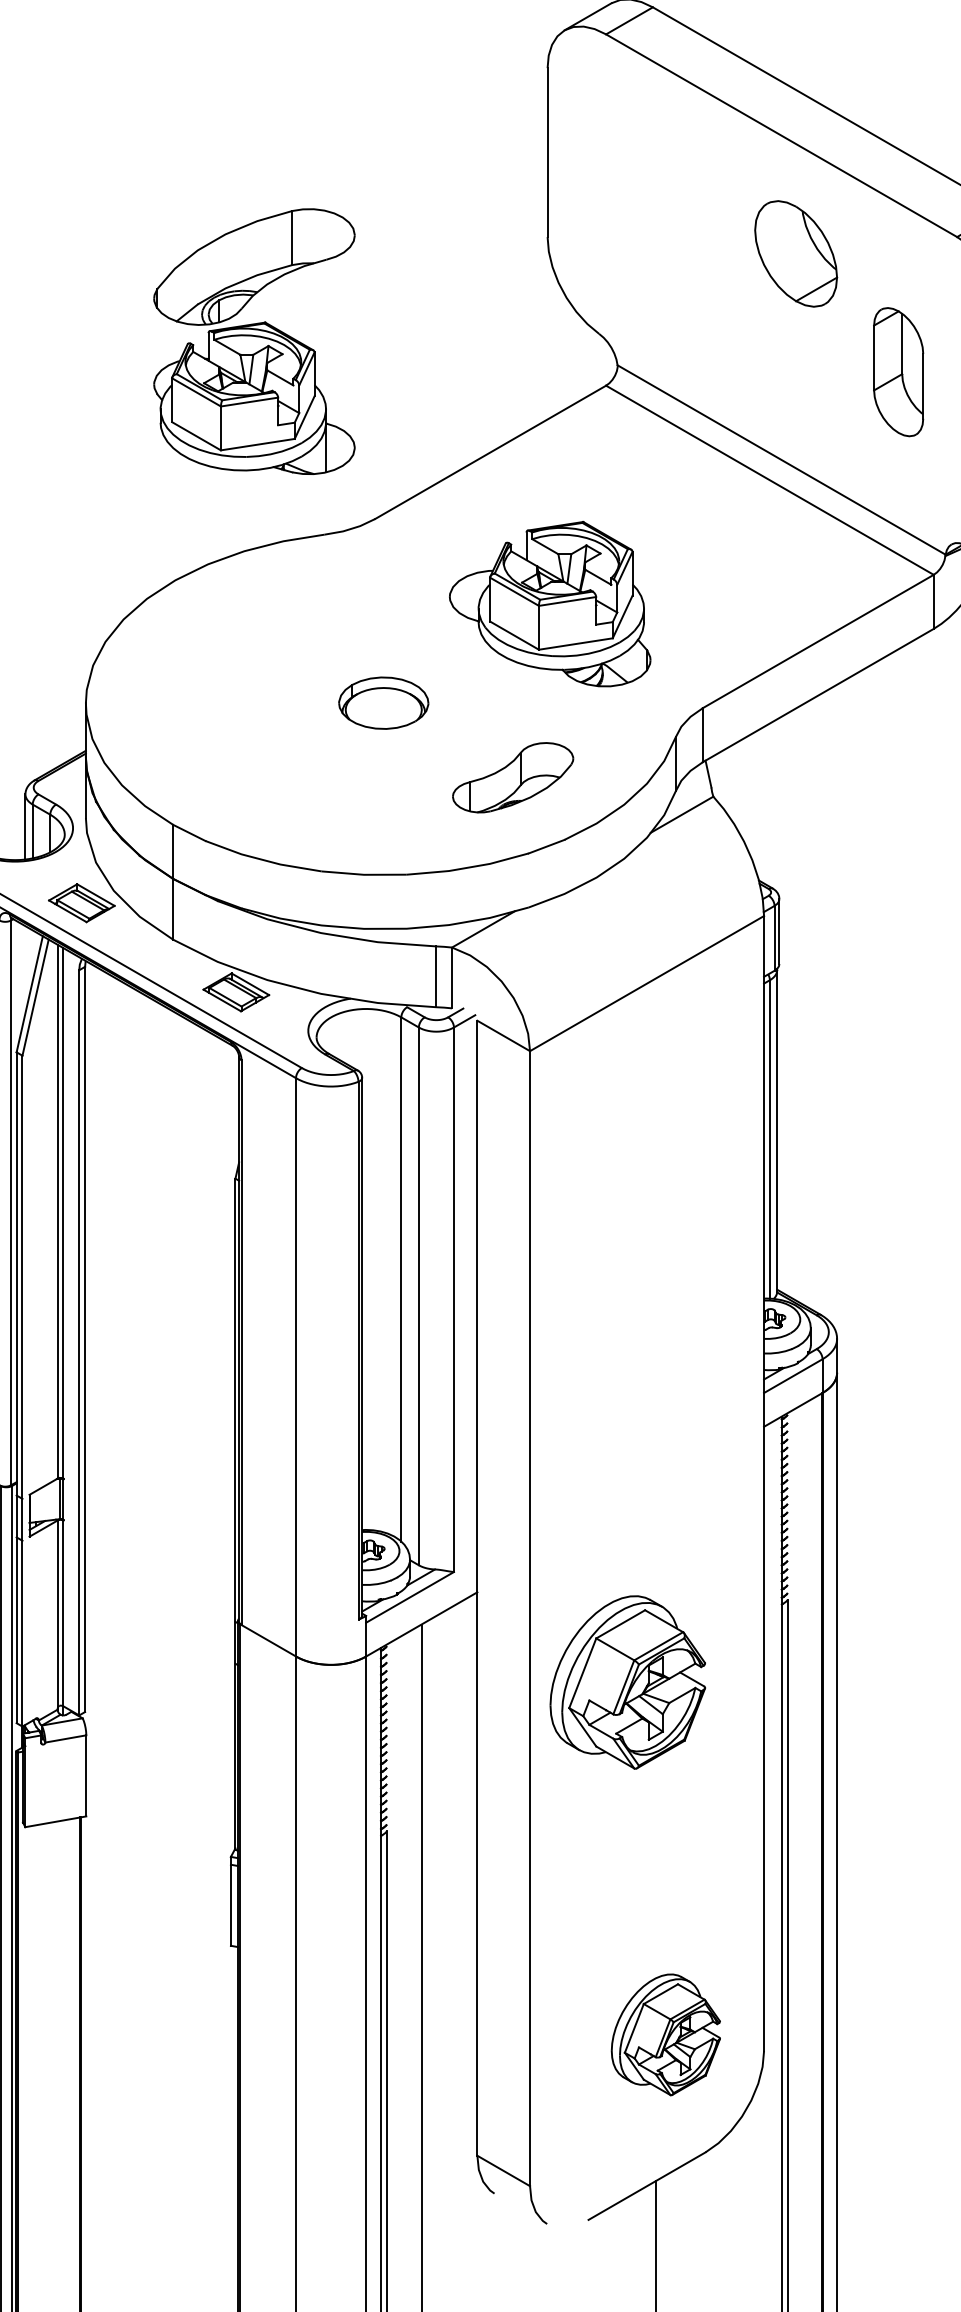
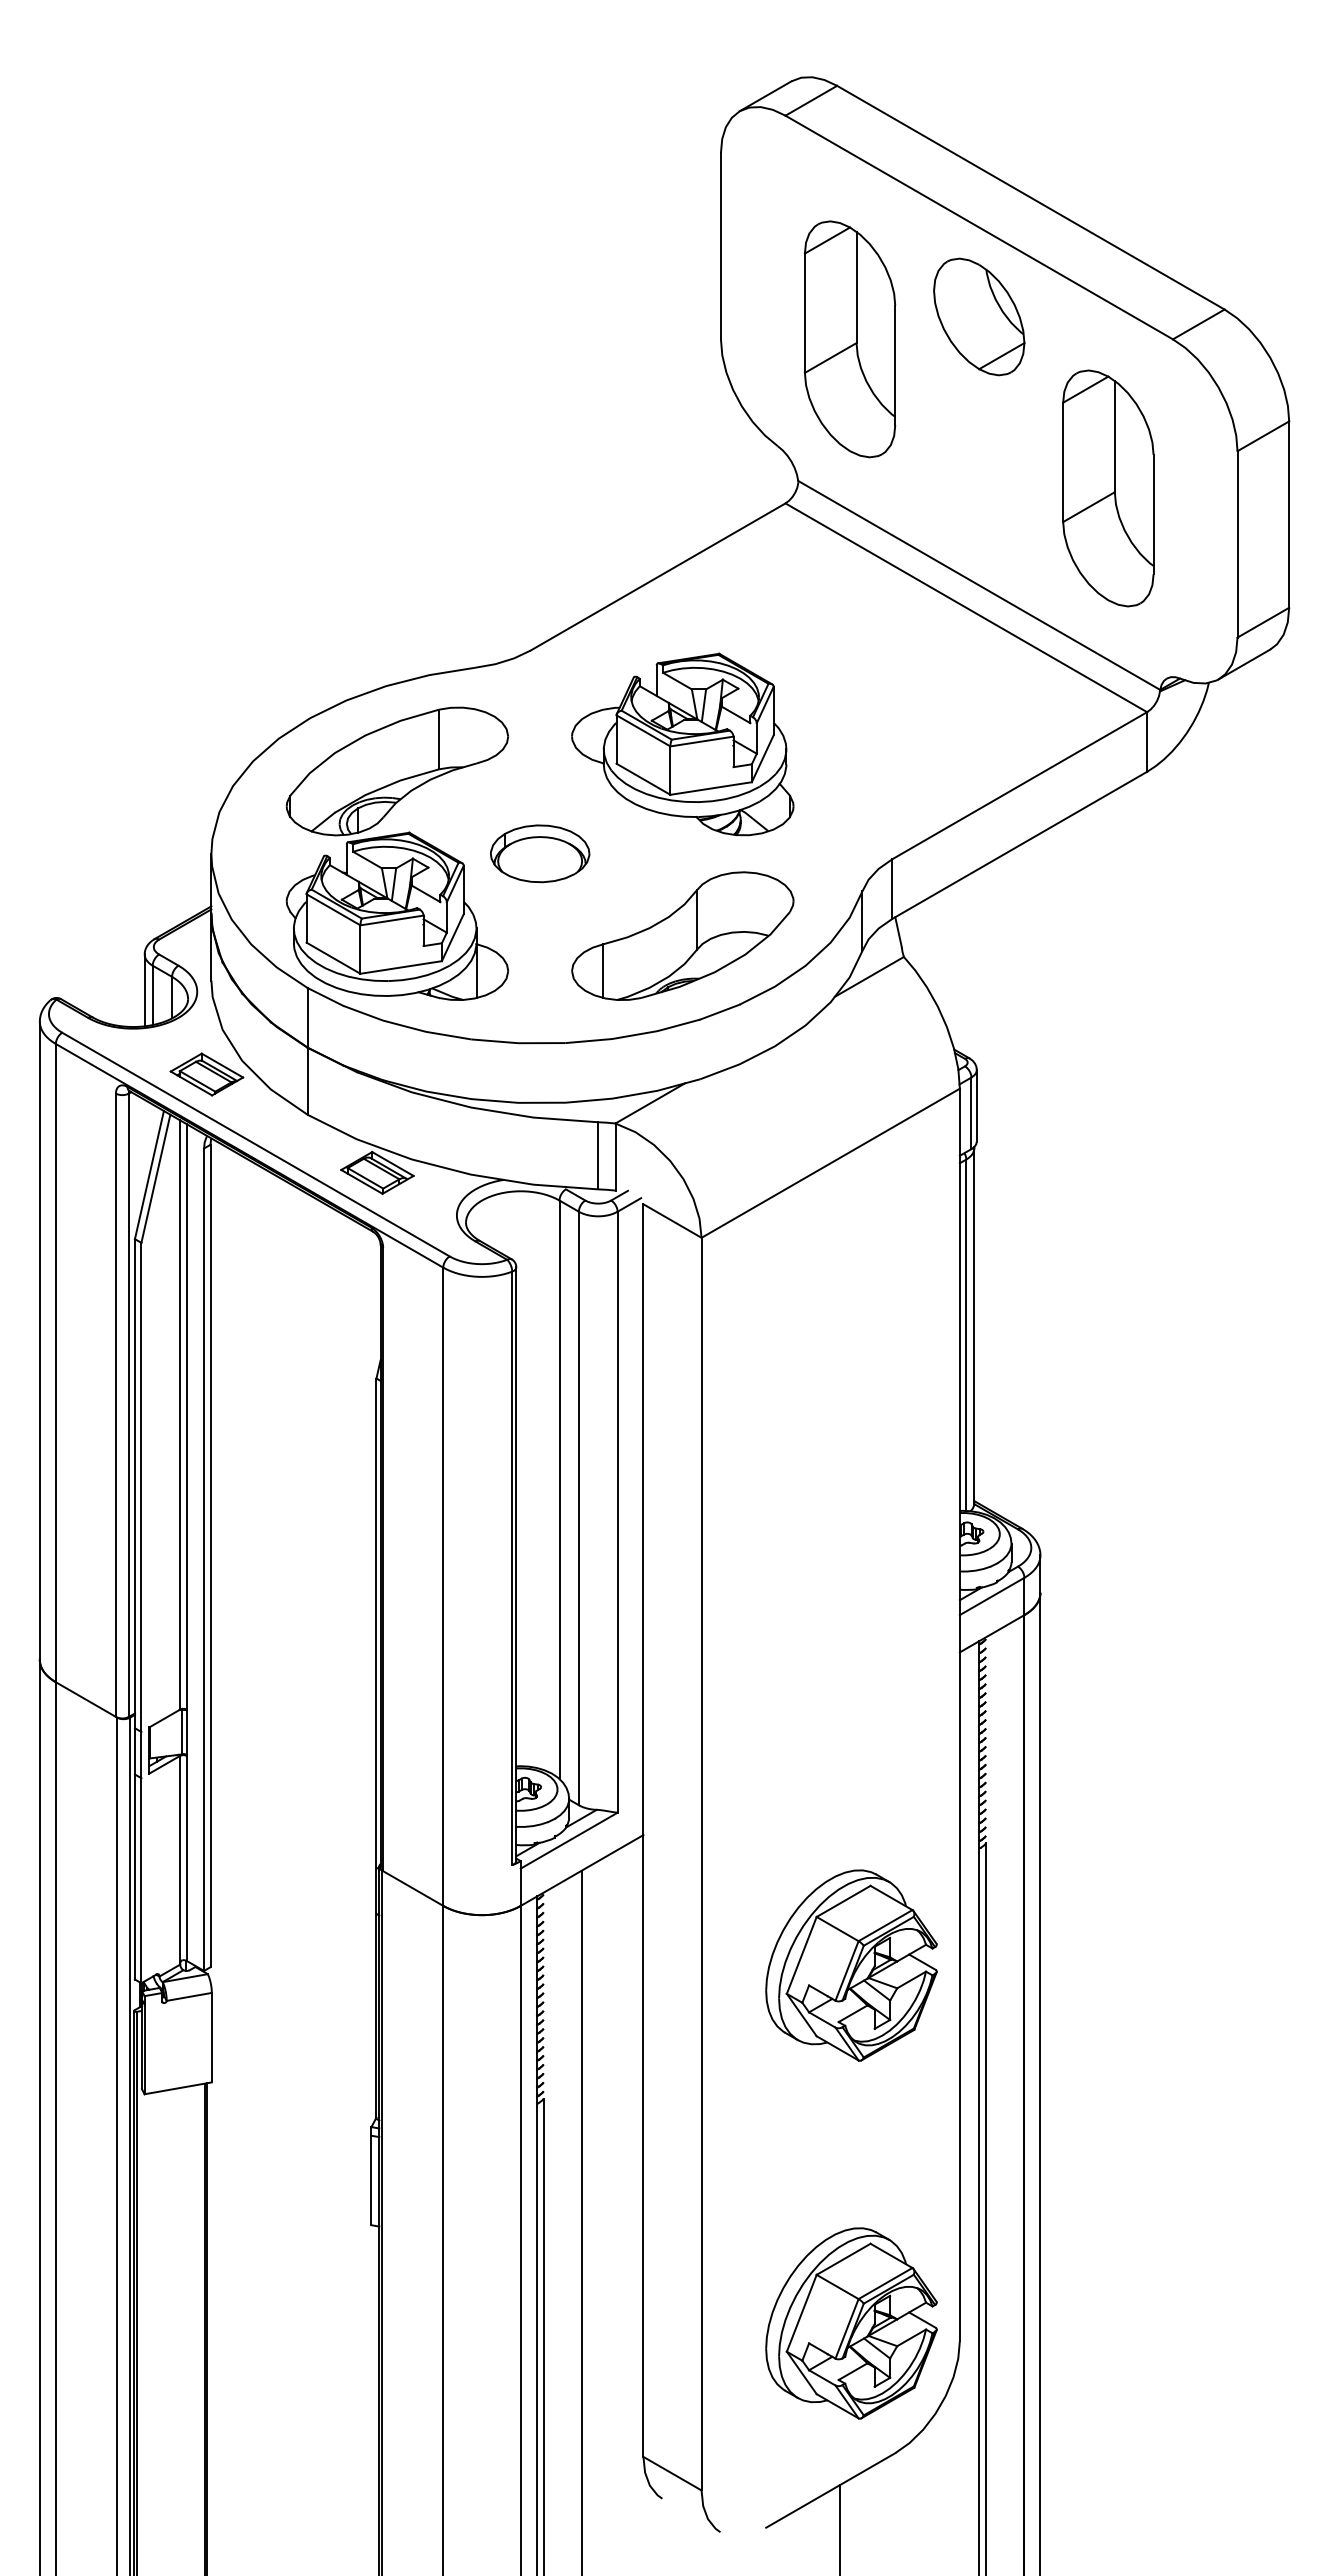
part: (664, 237) -> (849, 339), added
part: (796, 253) -> (979, 316), moved
part: (254, 341) -> (397, 853), moved
part: (898, 372) -> (1108, 488), size x1.67
part: (549, 604) -> (682, 744), moved
part: (512, 777) -> (682, 935), size x1.67
part: (627, 1682) -> (851, 1965), moved
part: (665, 2034) -> (851, 2323), size x1.43

